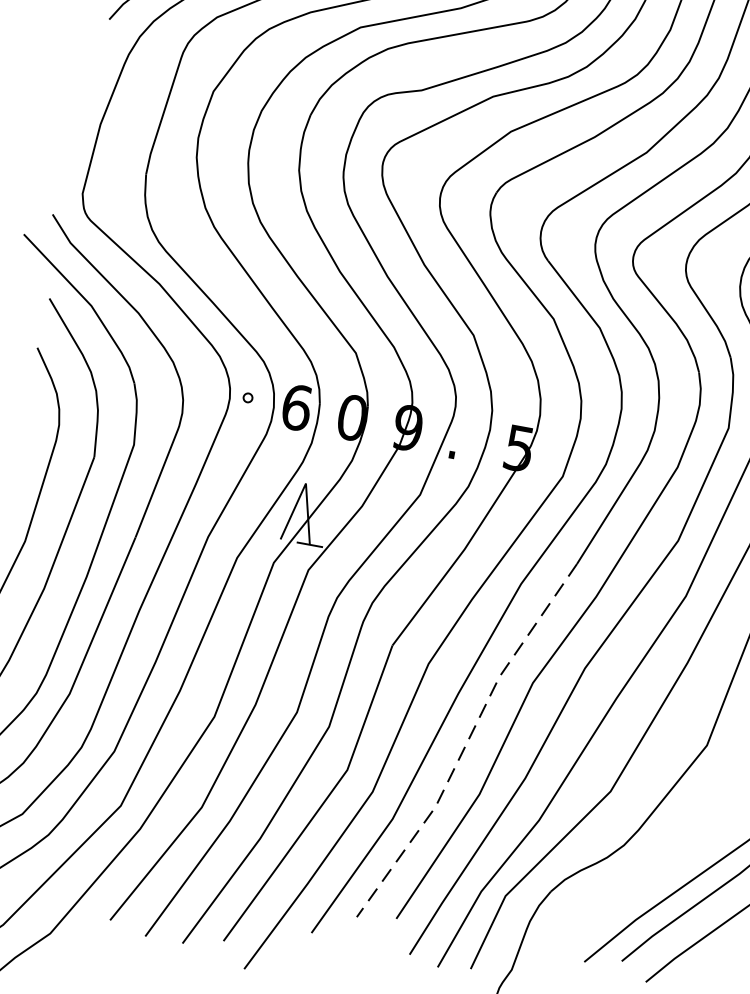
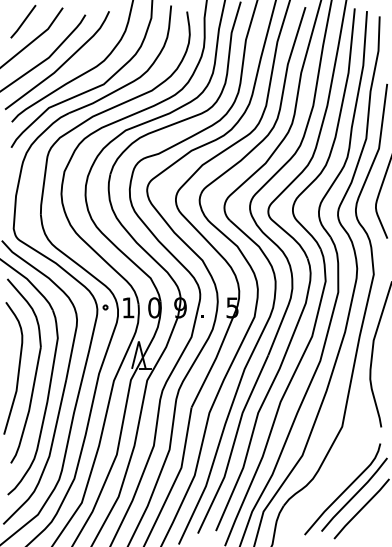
text: (297, 406) -> (128, 307), 6 -> 1
line: (467, 740) -> (233, 444), dashed -> solid

